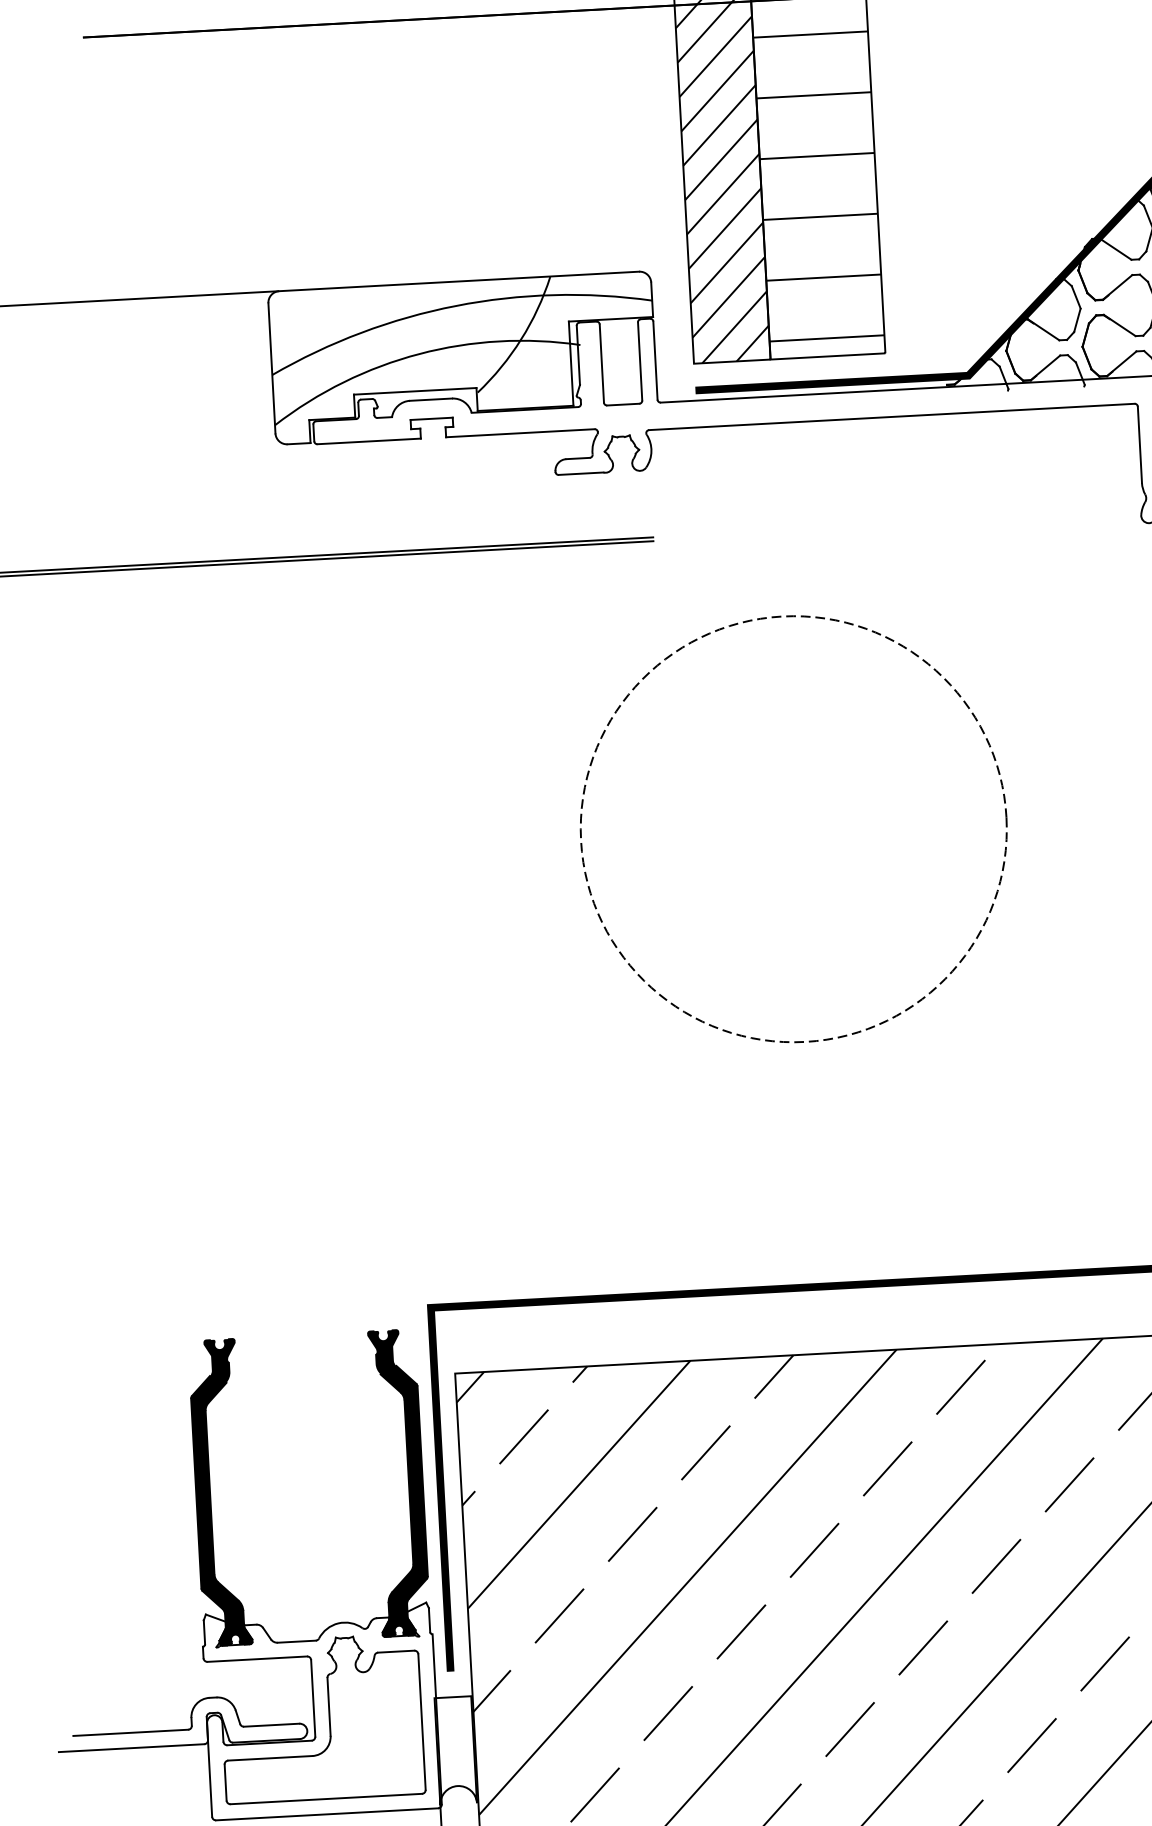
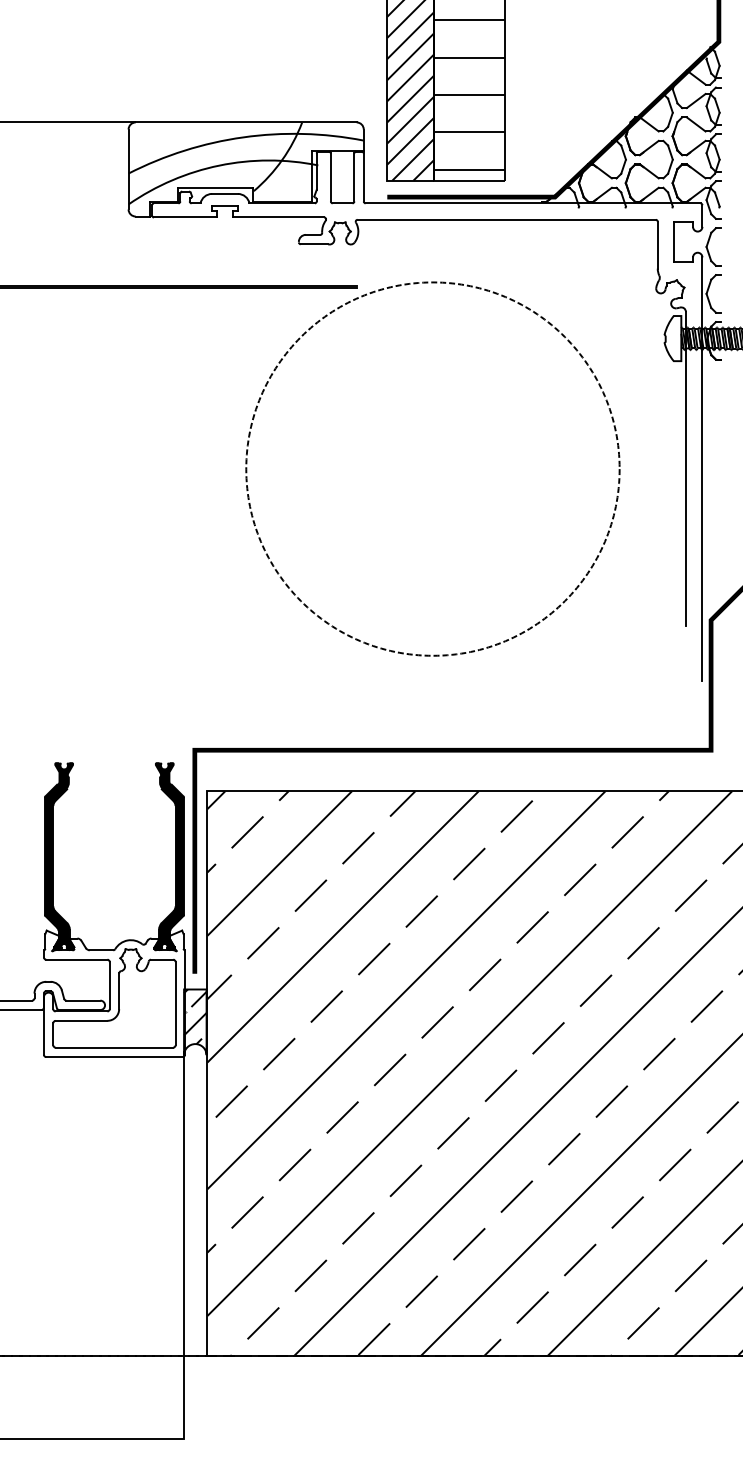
circle: (792, 828) -> (432, 468), size x1.43
hatch: (455, 1741) -> (195, 1016), added

